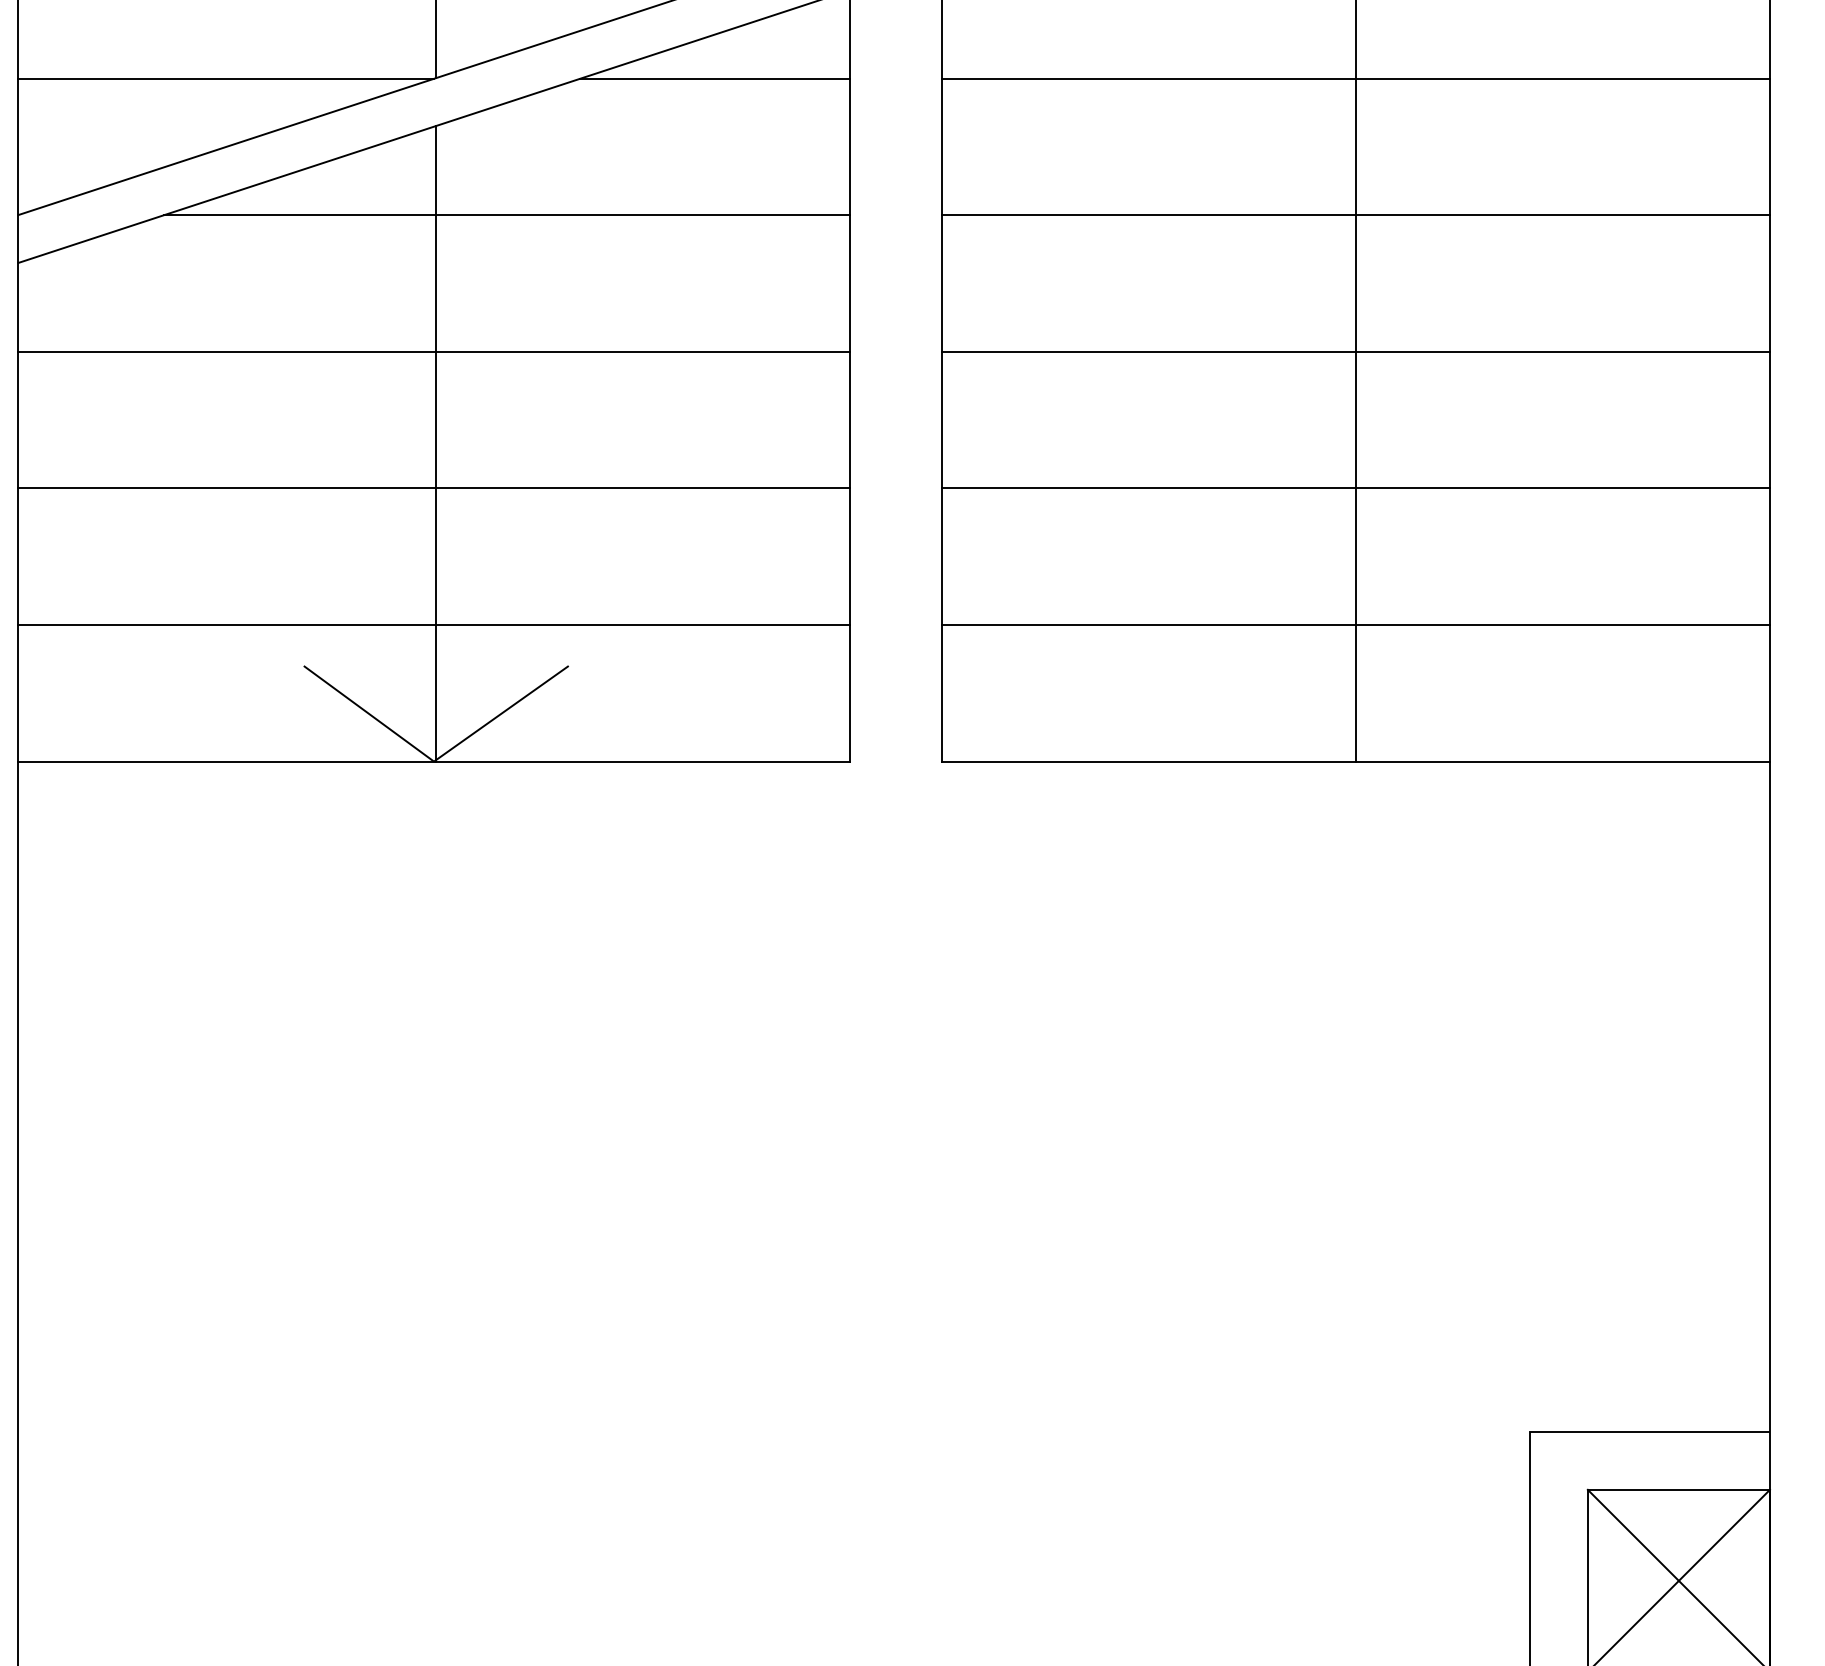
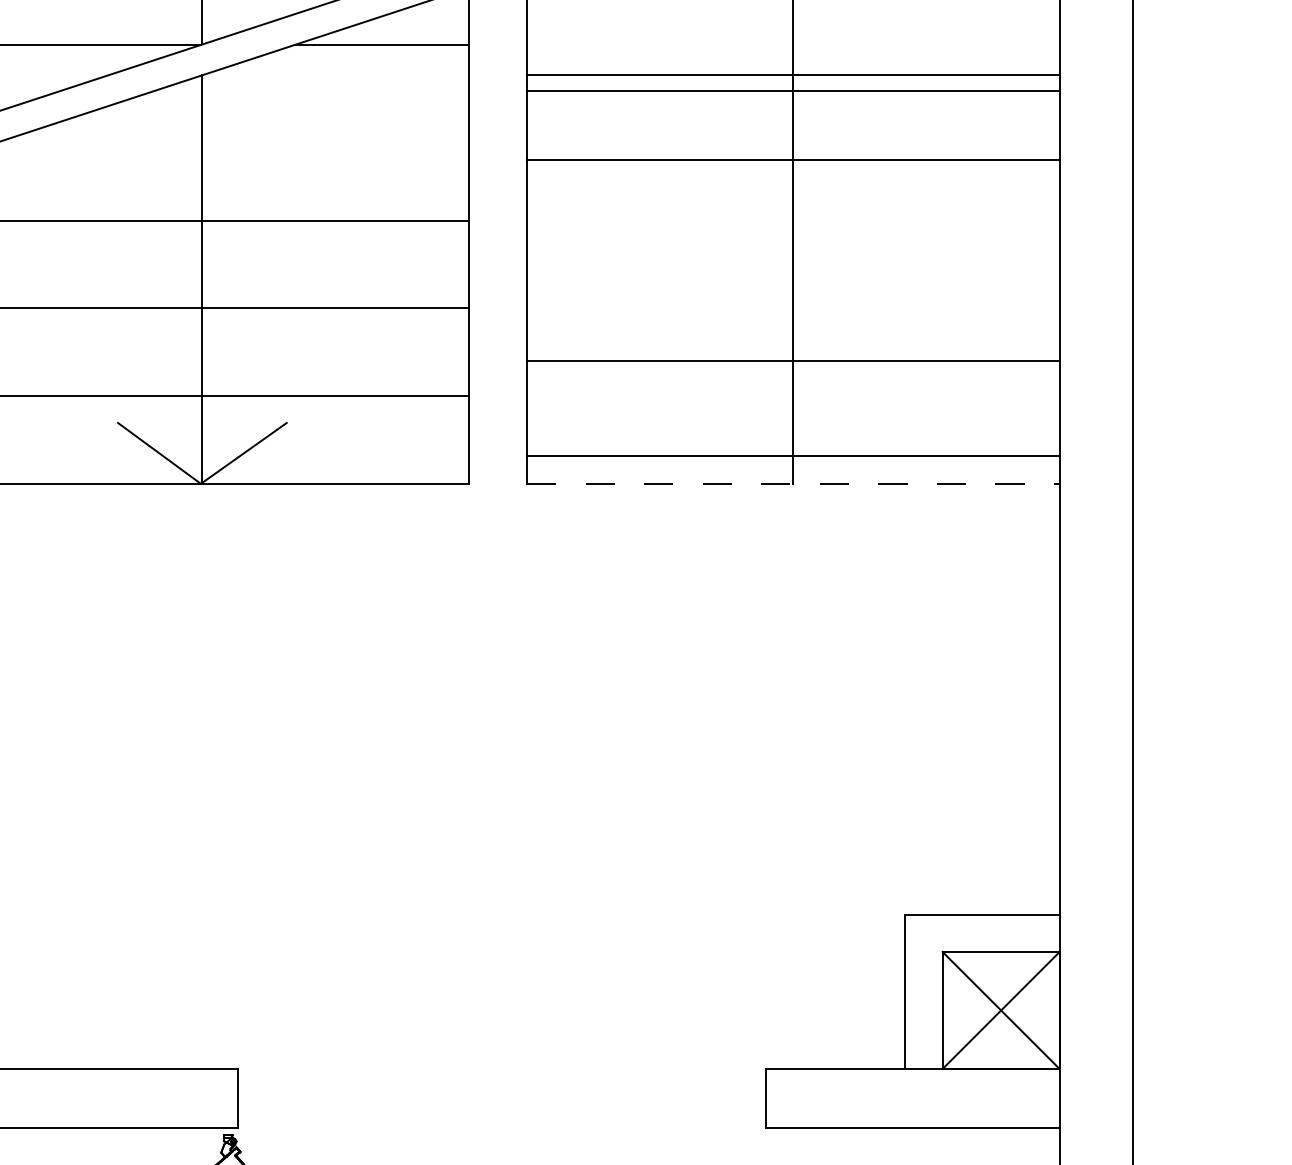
line: (1355, 78) -> (793, 90), moved
line: (506, 214) -> (247, 132), removed
line: (1355, 214) -> (793, 74), moved
line: (1355, 351) -> (793, 159), moved
line: (1355, 488) -> (793, 361), moved
line: (1355, 625) -> (793, 456), moved
line: (1355, 761) -> (793, 483), solid -> dashed

